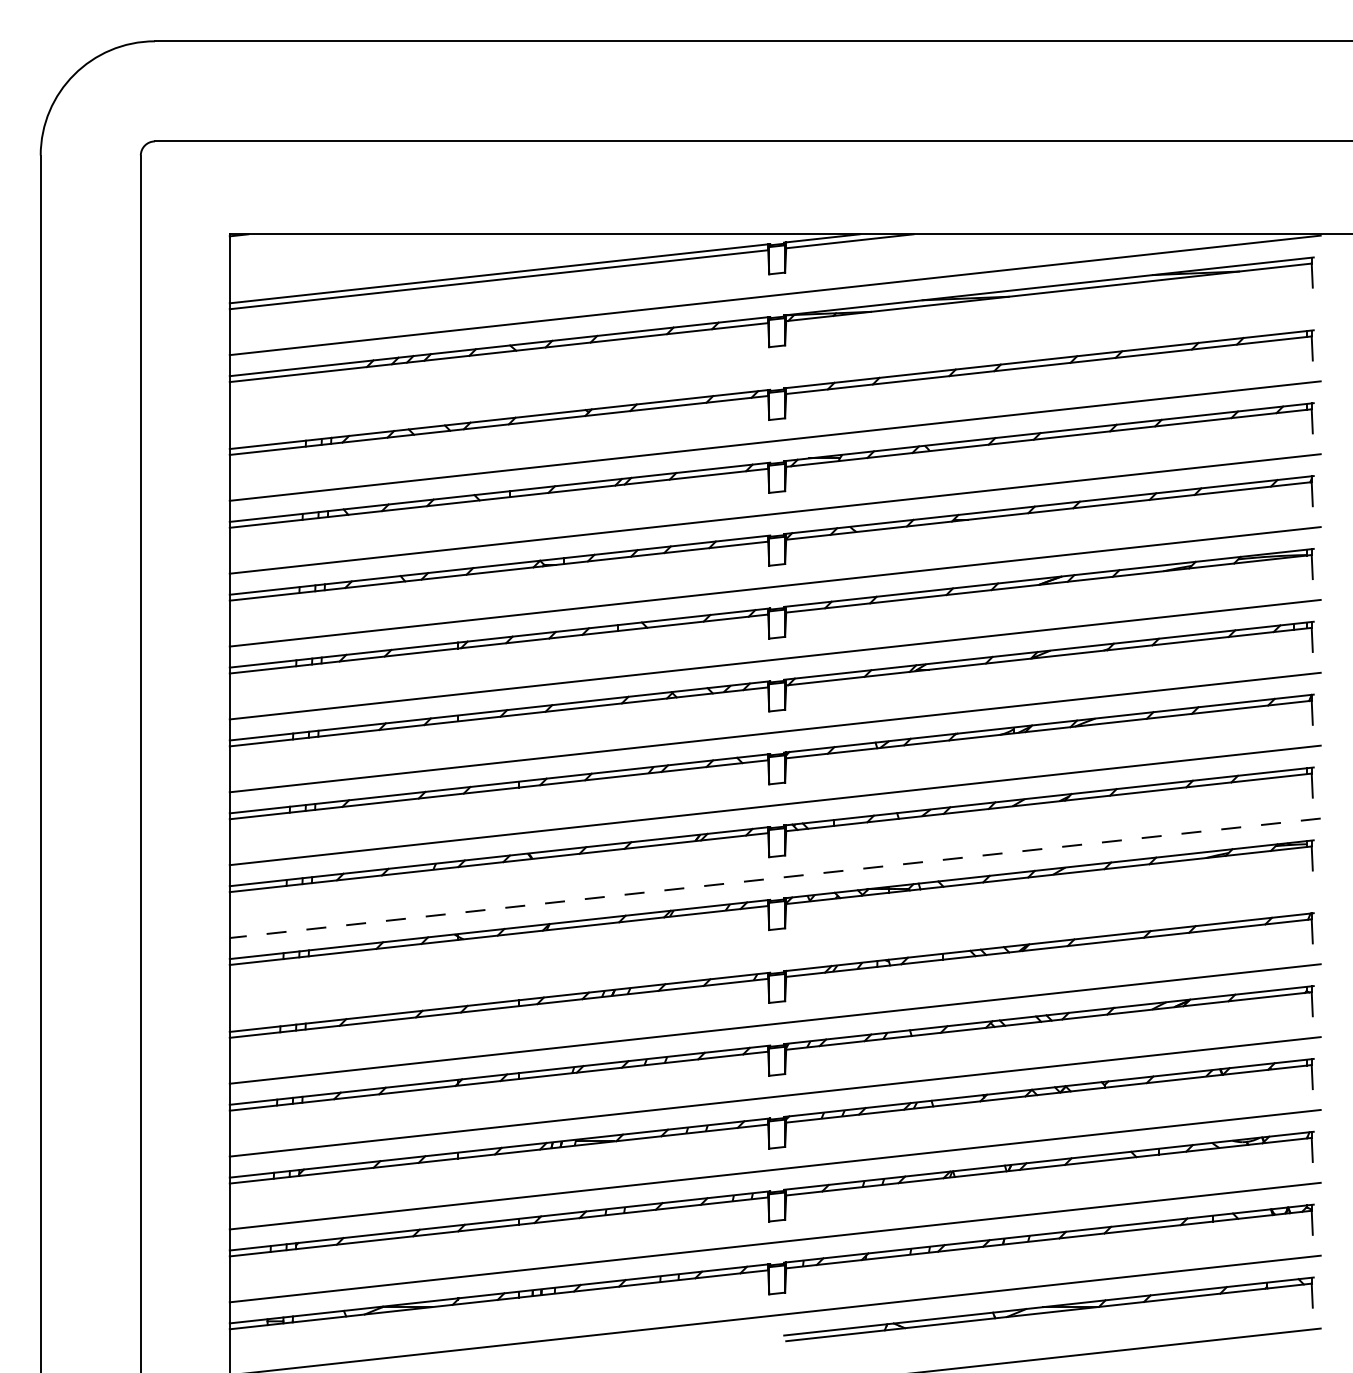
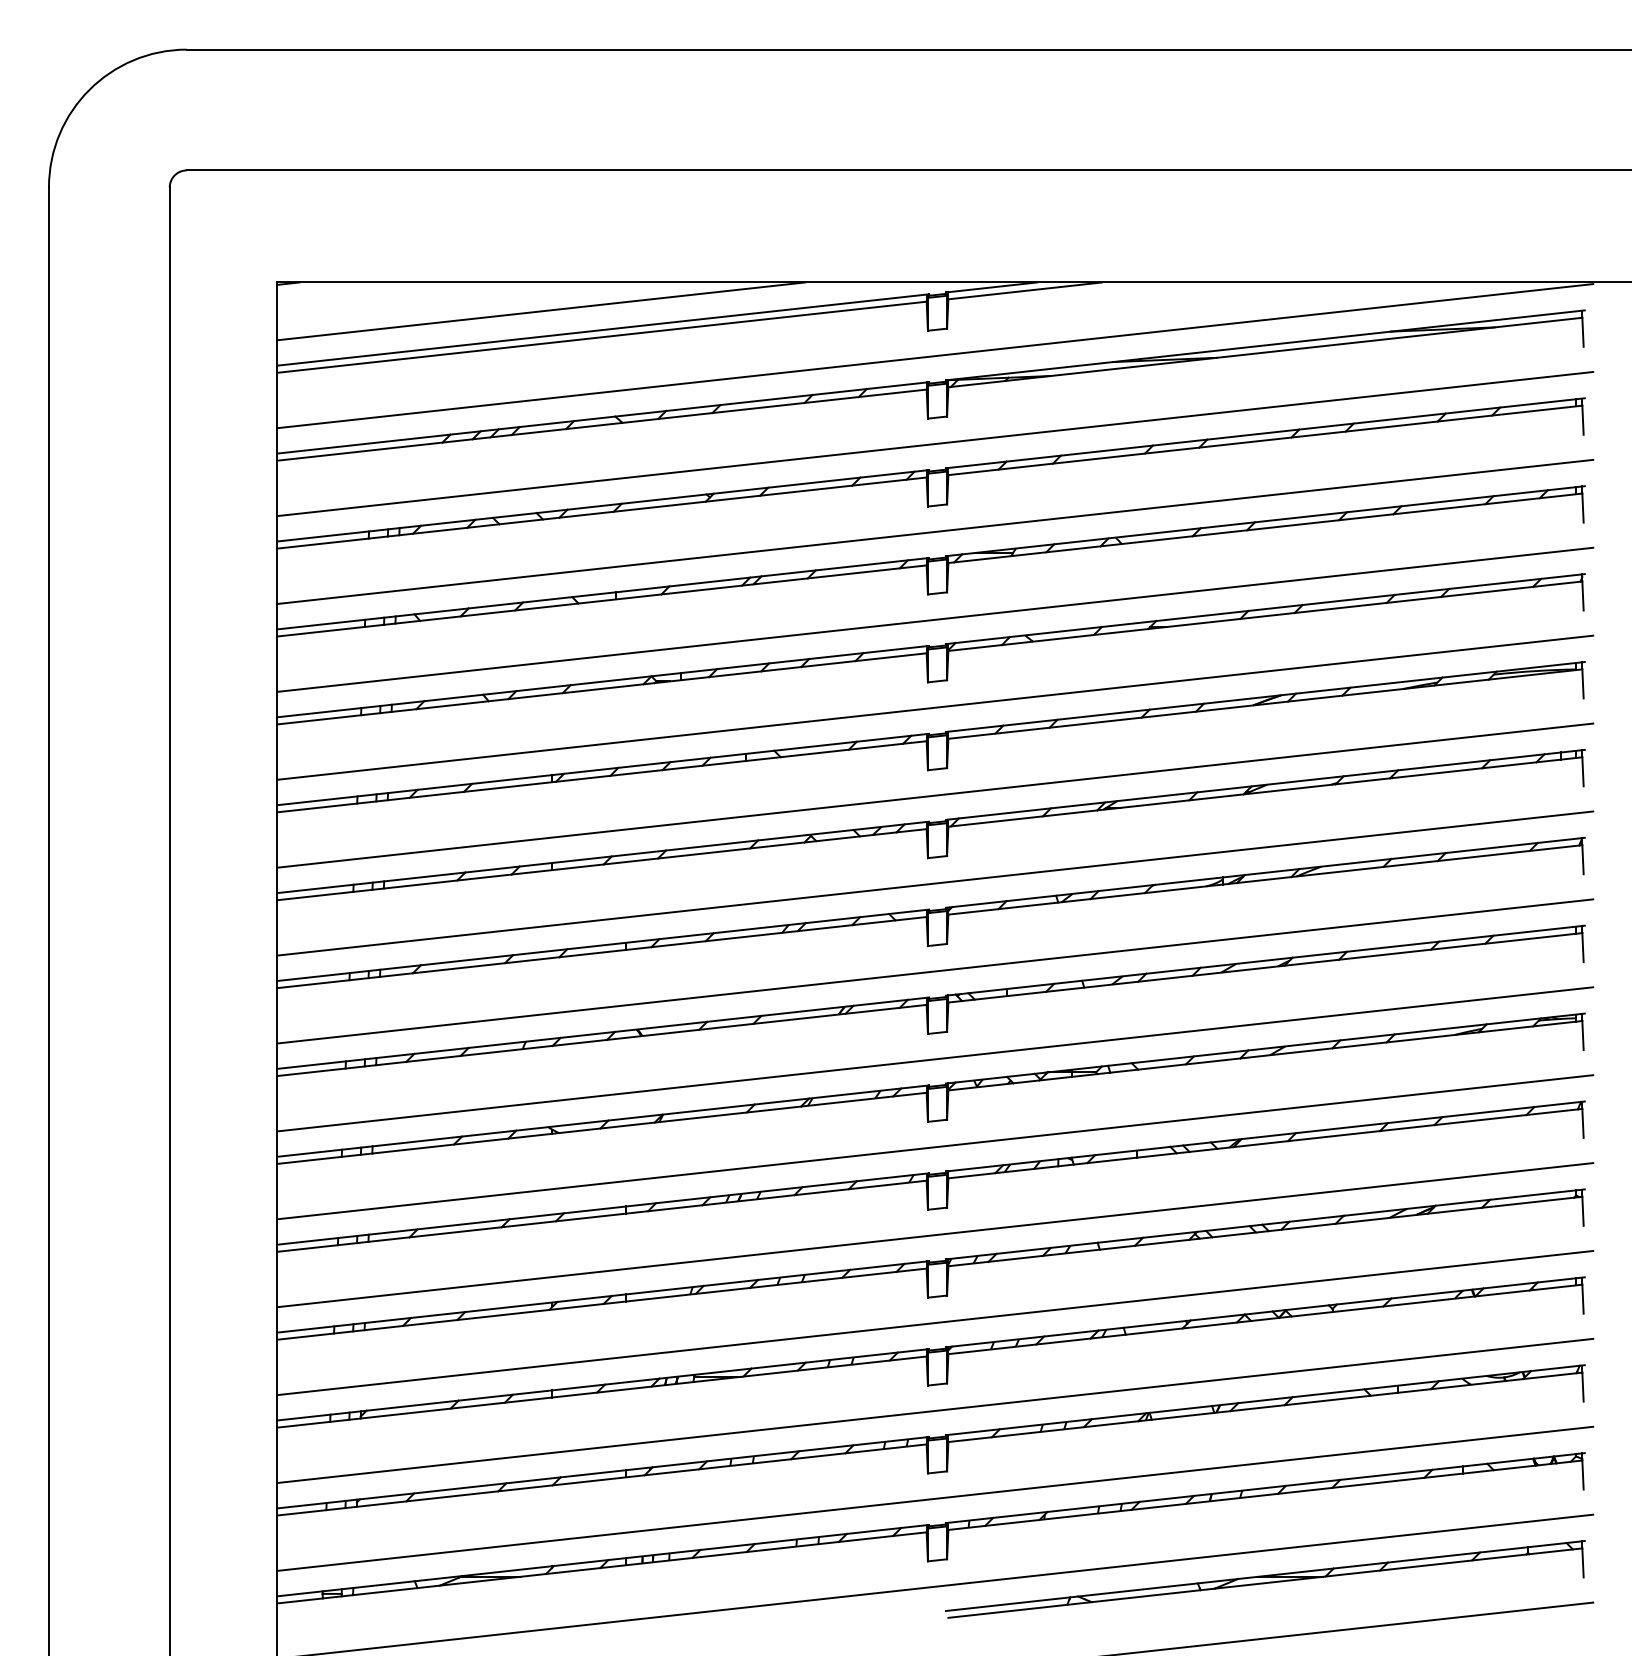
line: (448, 258) -> (541, 311), added
line: (775, 367) -> (935, 443), added
line: (775, 878) -> (935, 1059), dashed -> solid
line: (775, 951) -> (935, 1147), added

